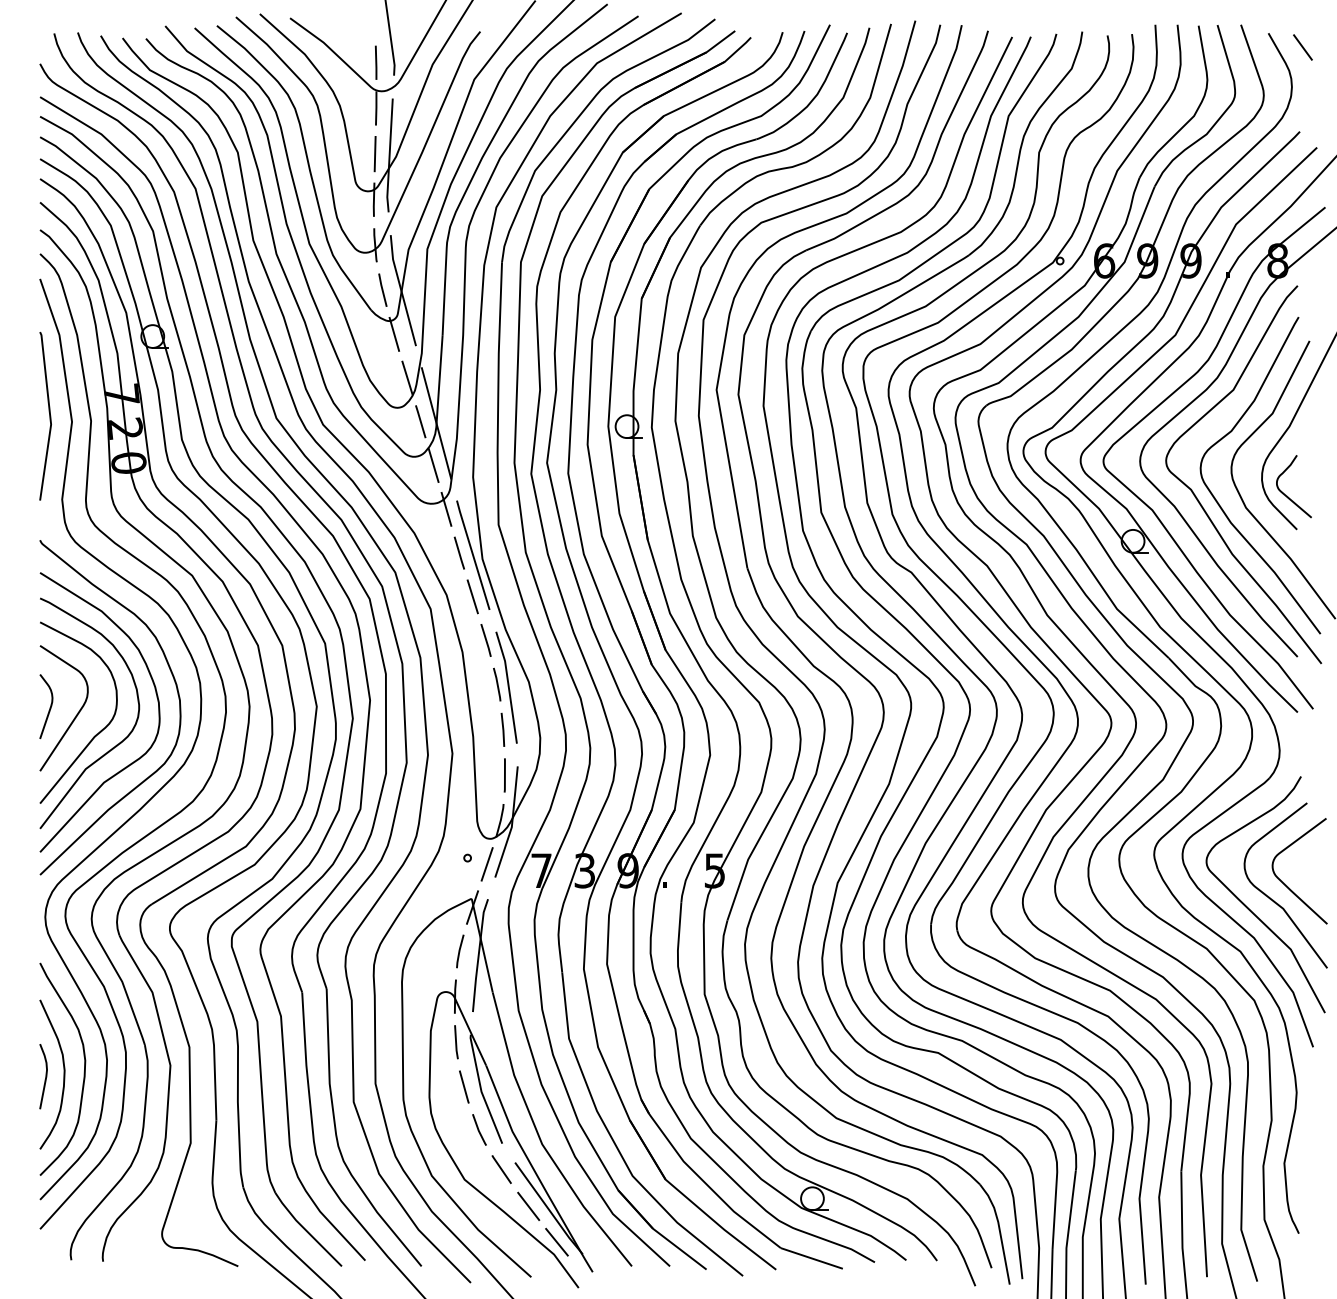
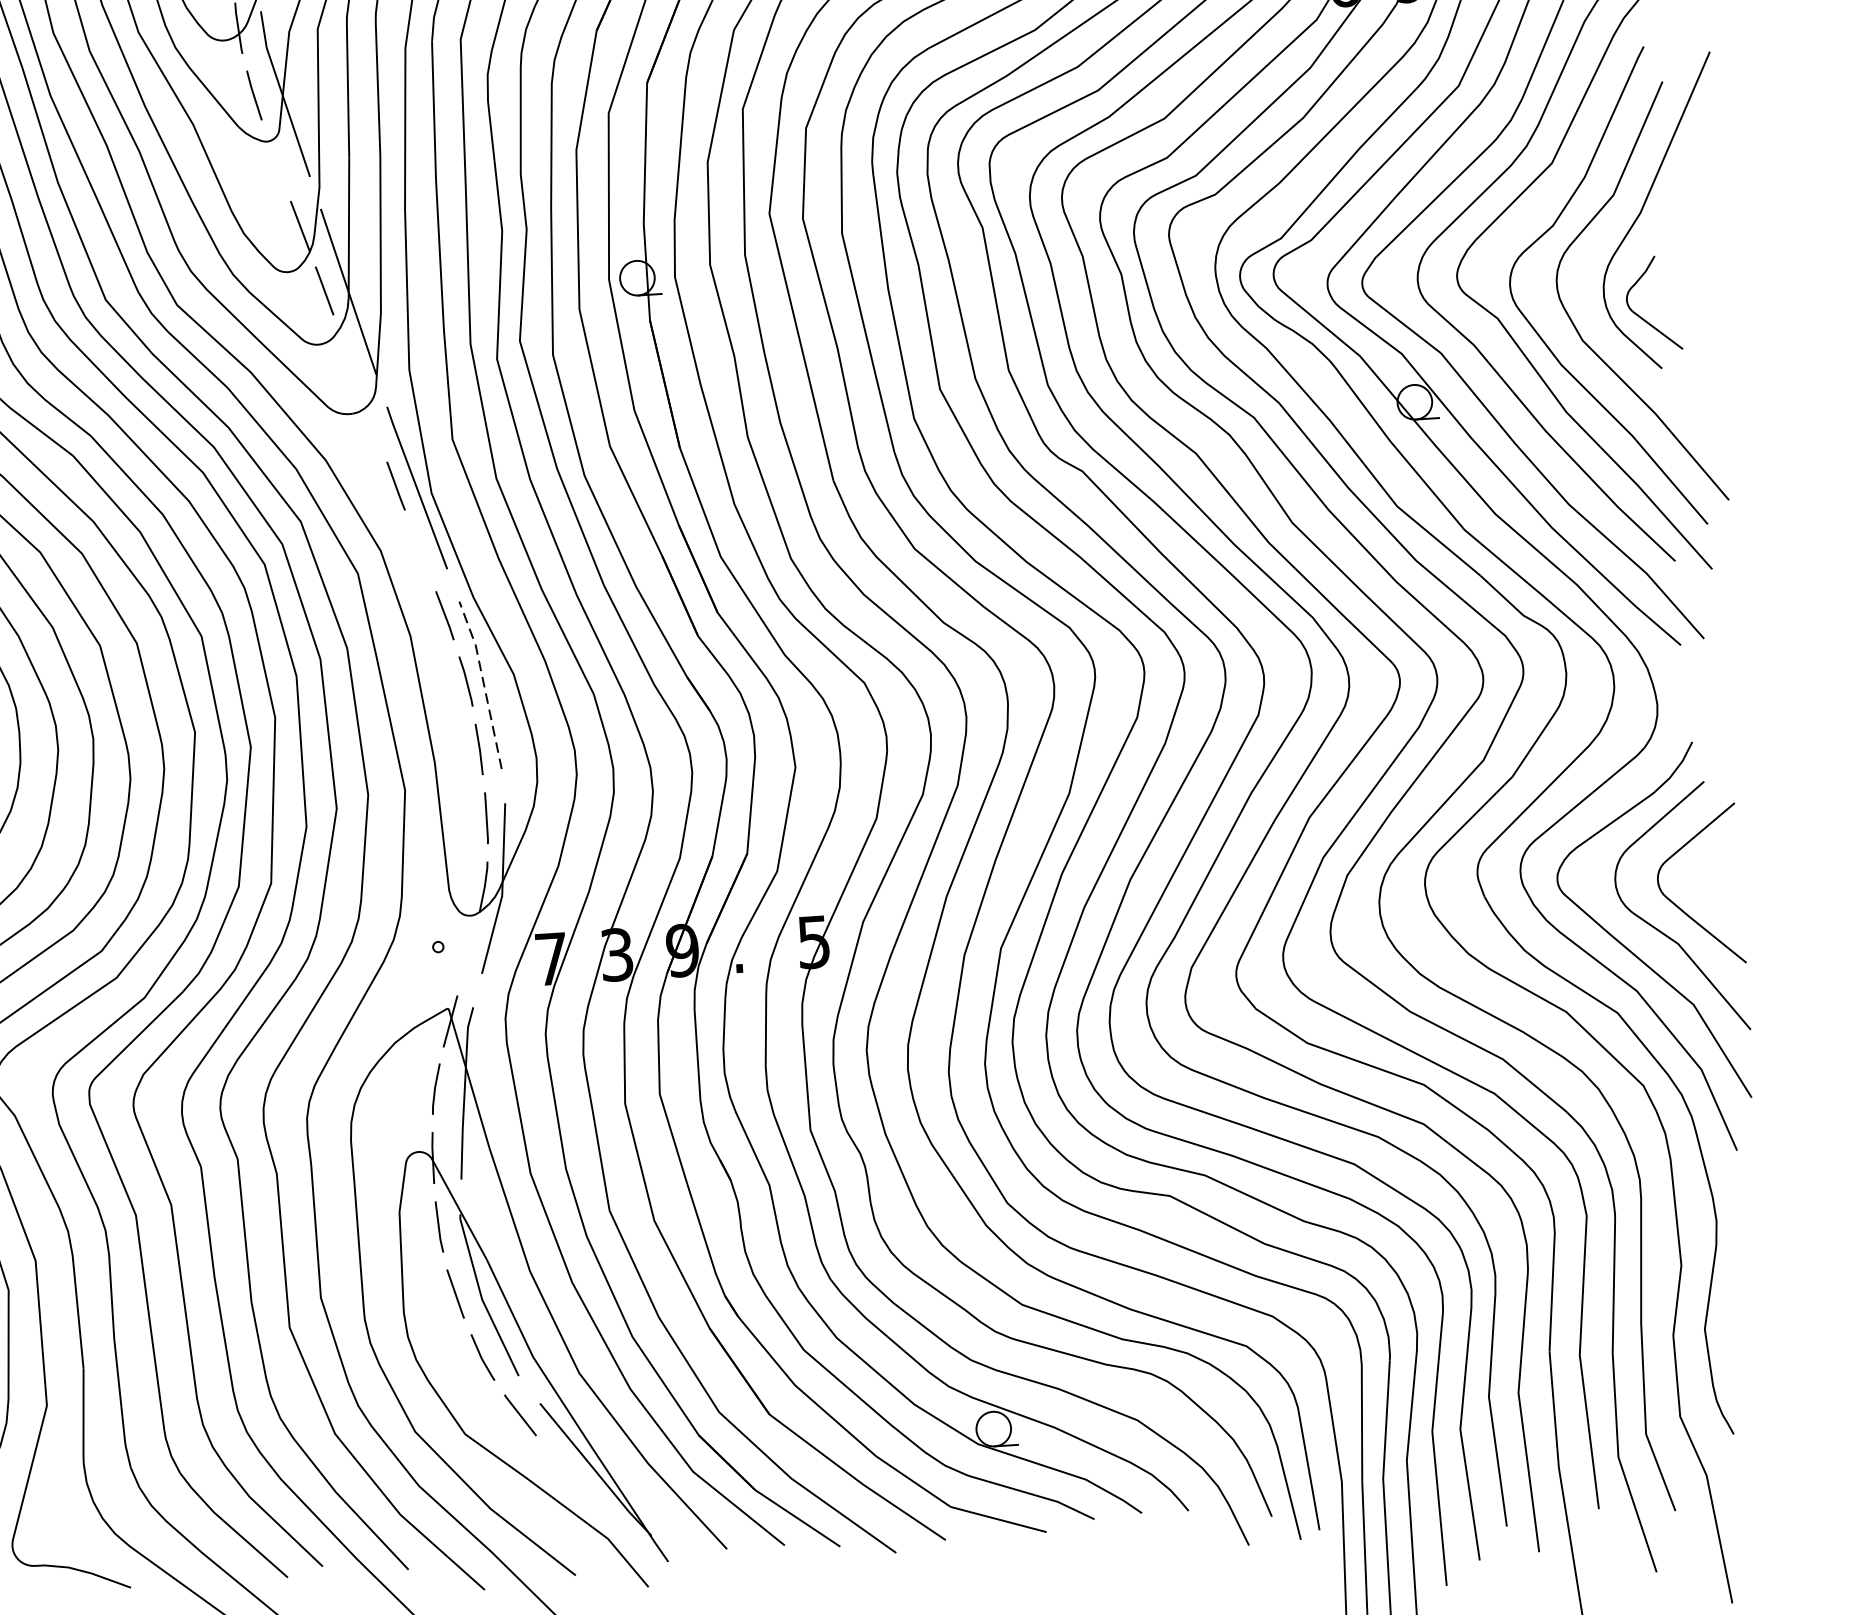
line: (394, 333) -> (276, 159), removed
line: (433, 465) -> (348, 355), removed
line: (446, 508) -> (372, 419), removed
line: (472, 596) -> (420, 550), removed
line: (508, 686) -> (483, 683), solid -> dashed
line: (486, 864) -> (467, 954), removed
line: (528, 1206) -> (564, 1468), removed
line: (556, 1241) -> (610, 1518), removed

